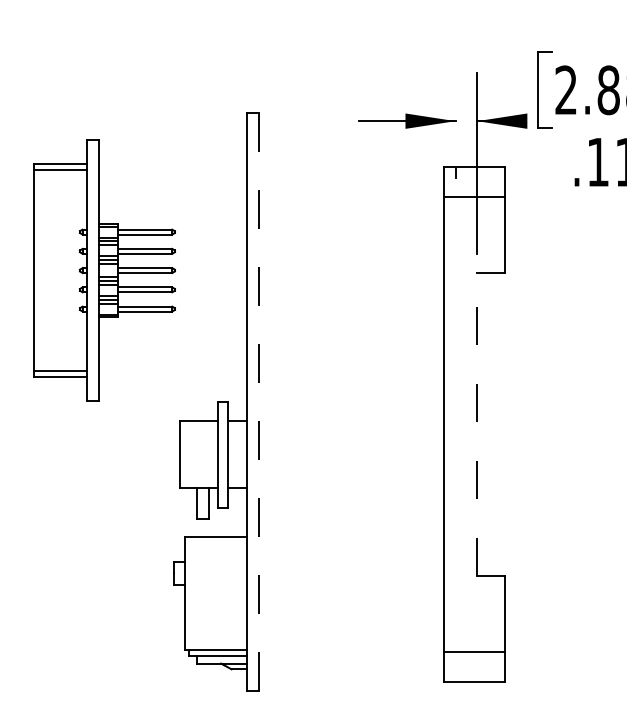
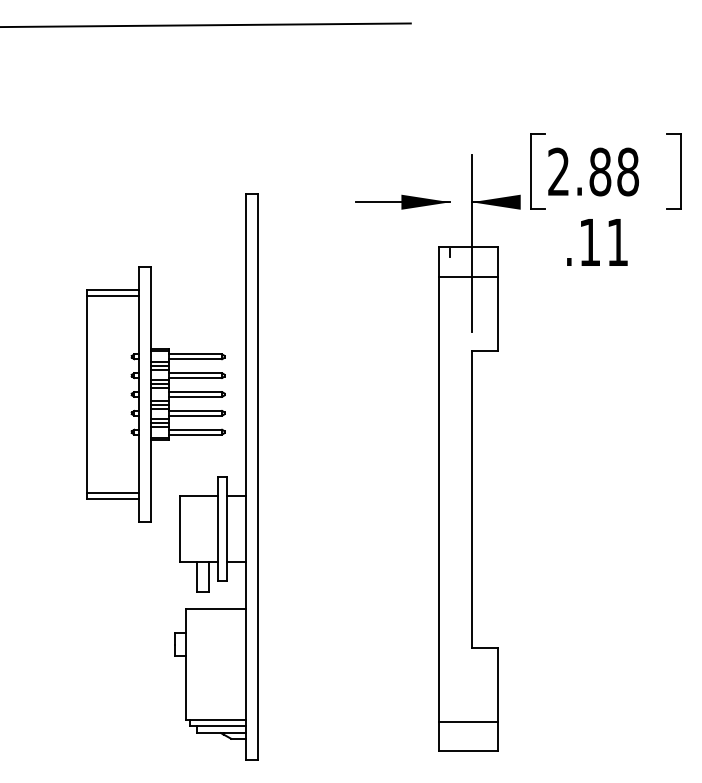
part: (104, 270) -> (155, 394), moved
line: (259, 401) -> (258, 476), dashed -> solid
line: (477, 423) -> (471, 498), dashed -> solid

